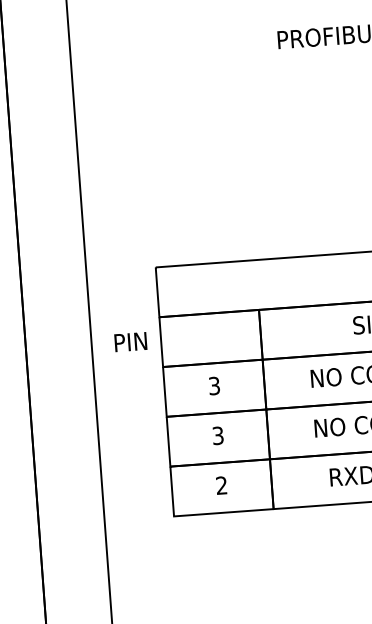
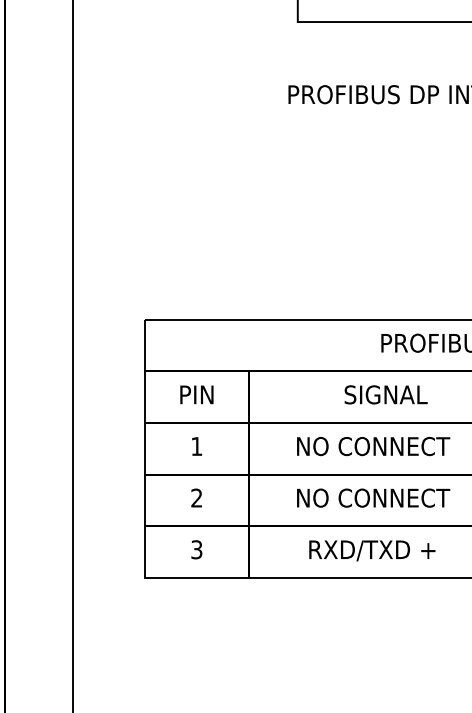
text: (130, 341) -> (196, 394), moved
text: (214, 386) -> (196, 446), 3 -> 1
text: (217, 436) -> (196, 498), 3 -> 2
text: (221, 485) -> (196, 549), 2 -> 3

